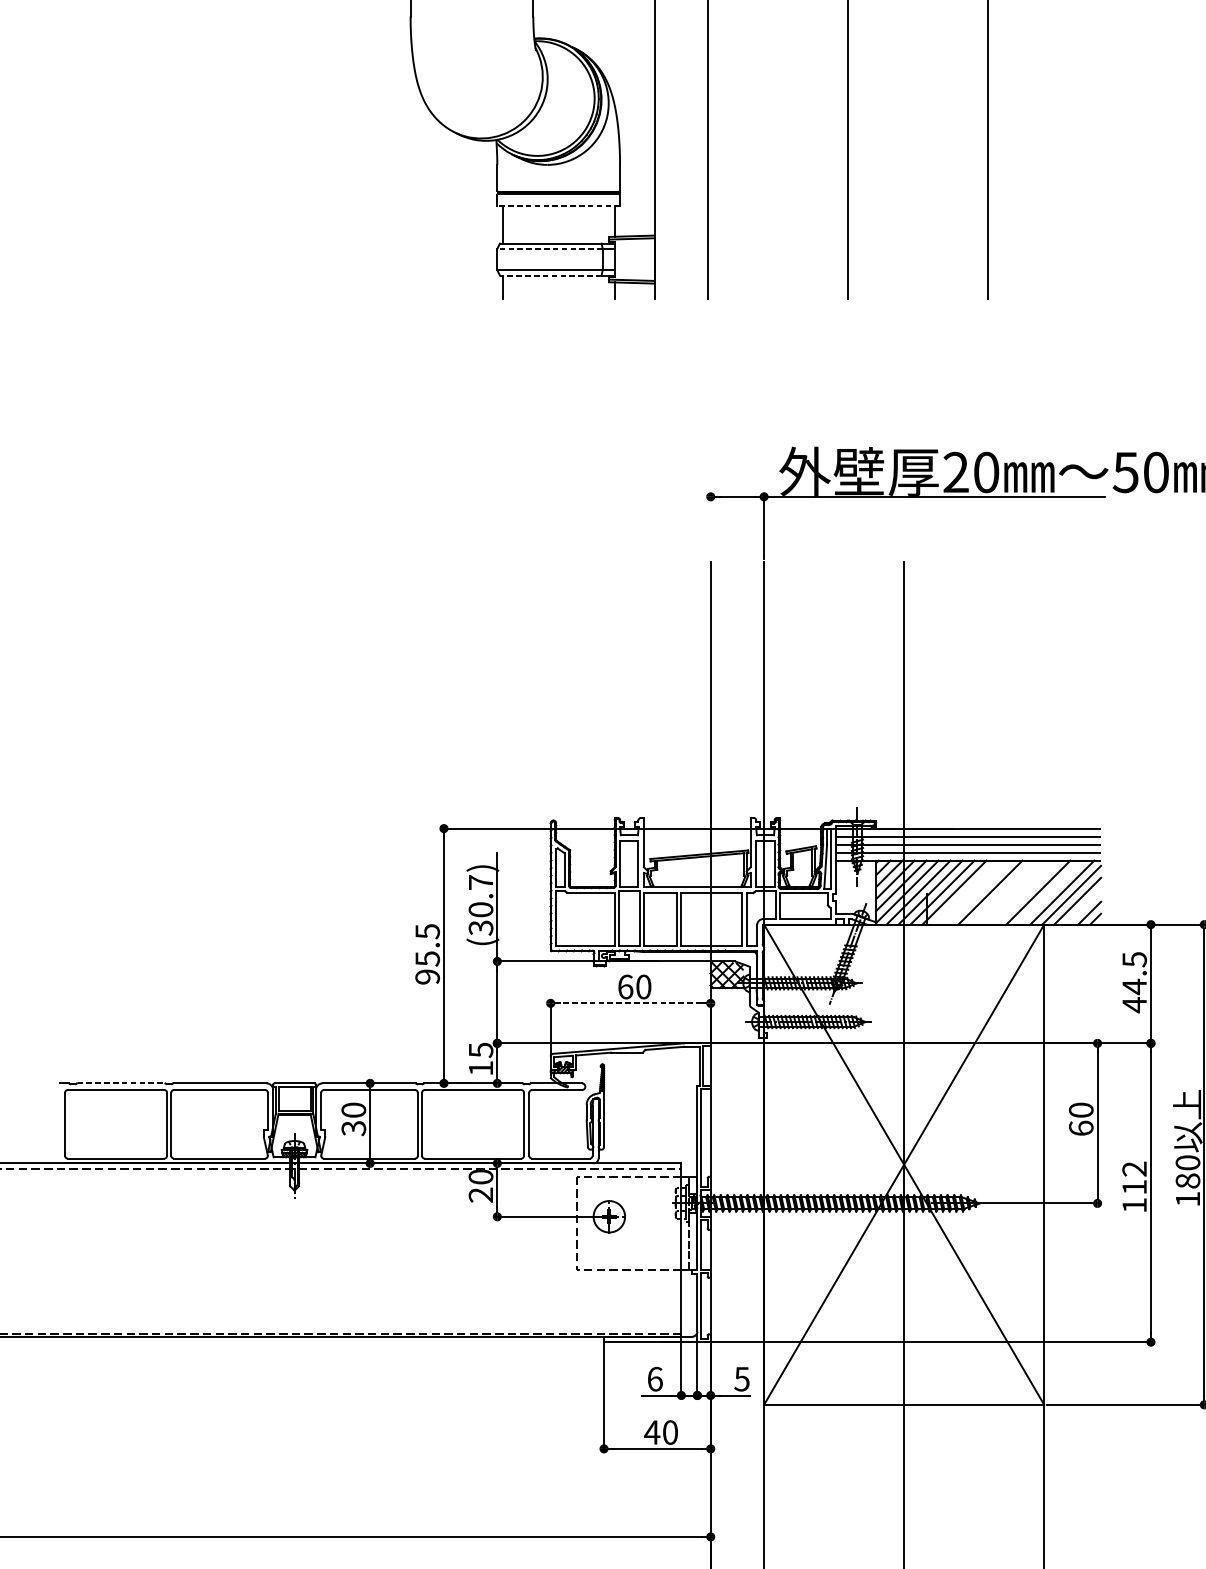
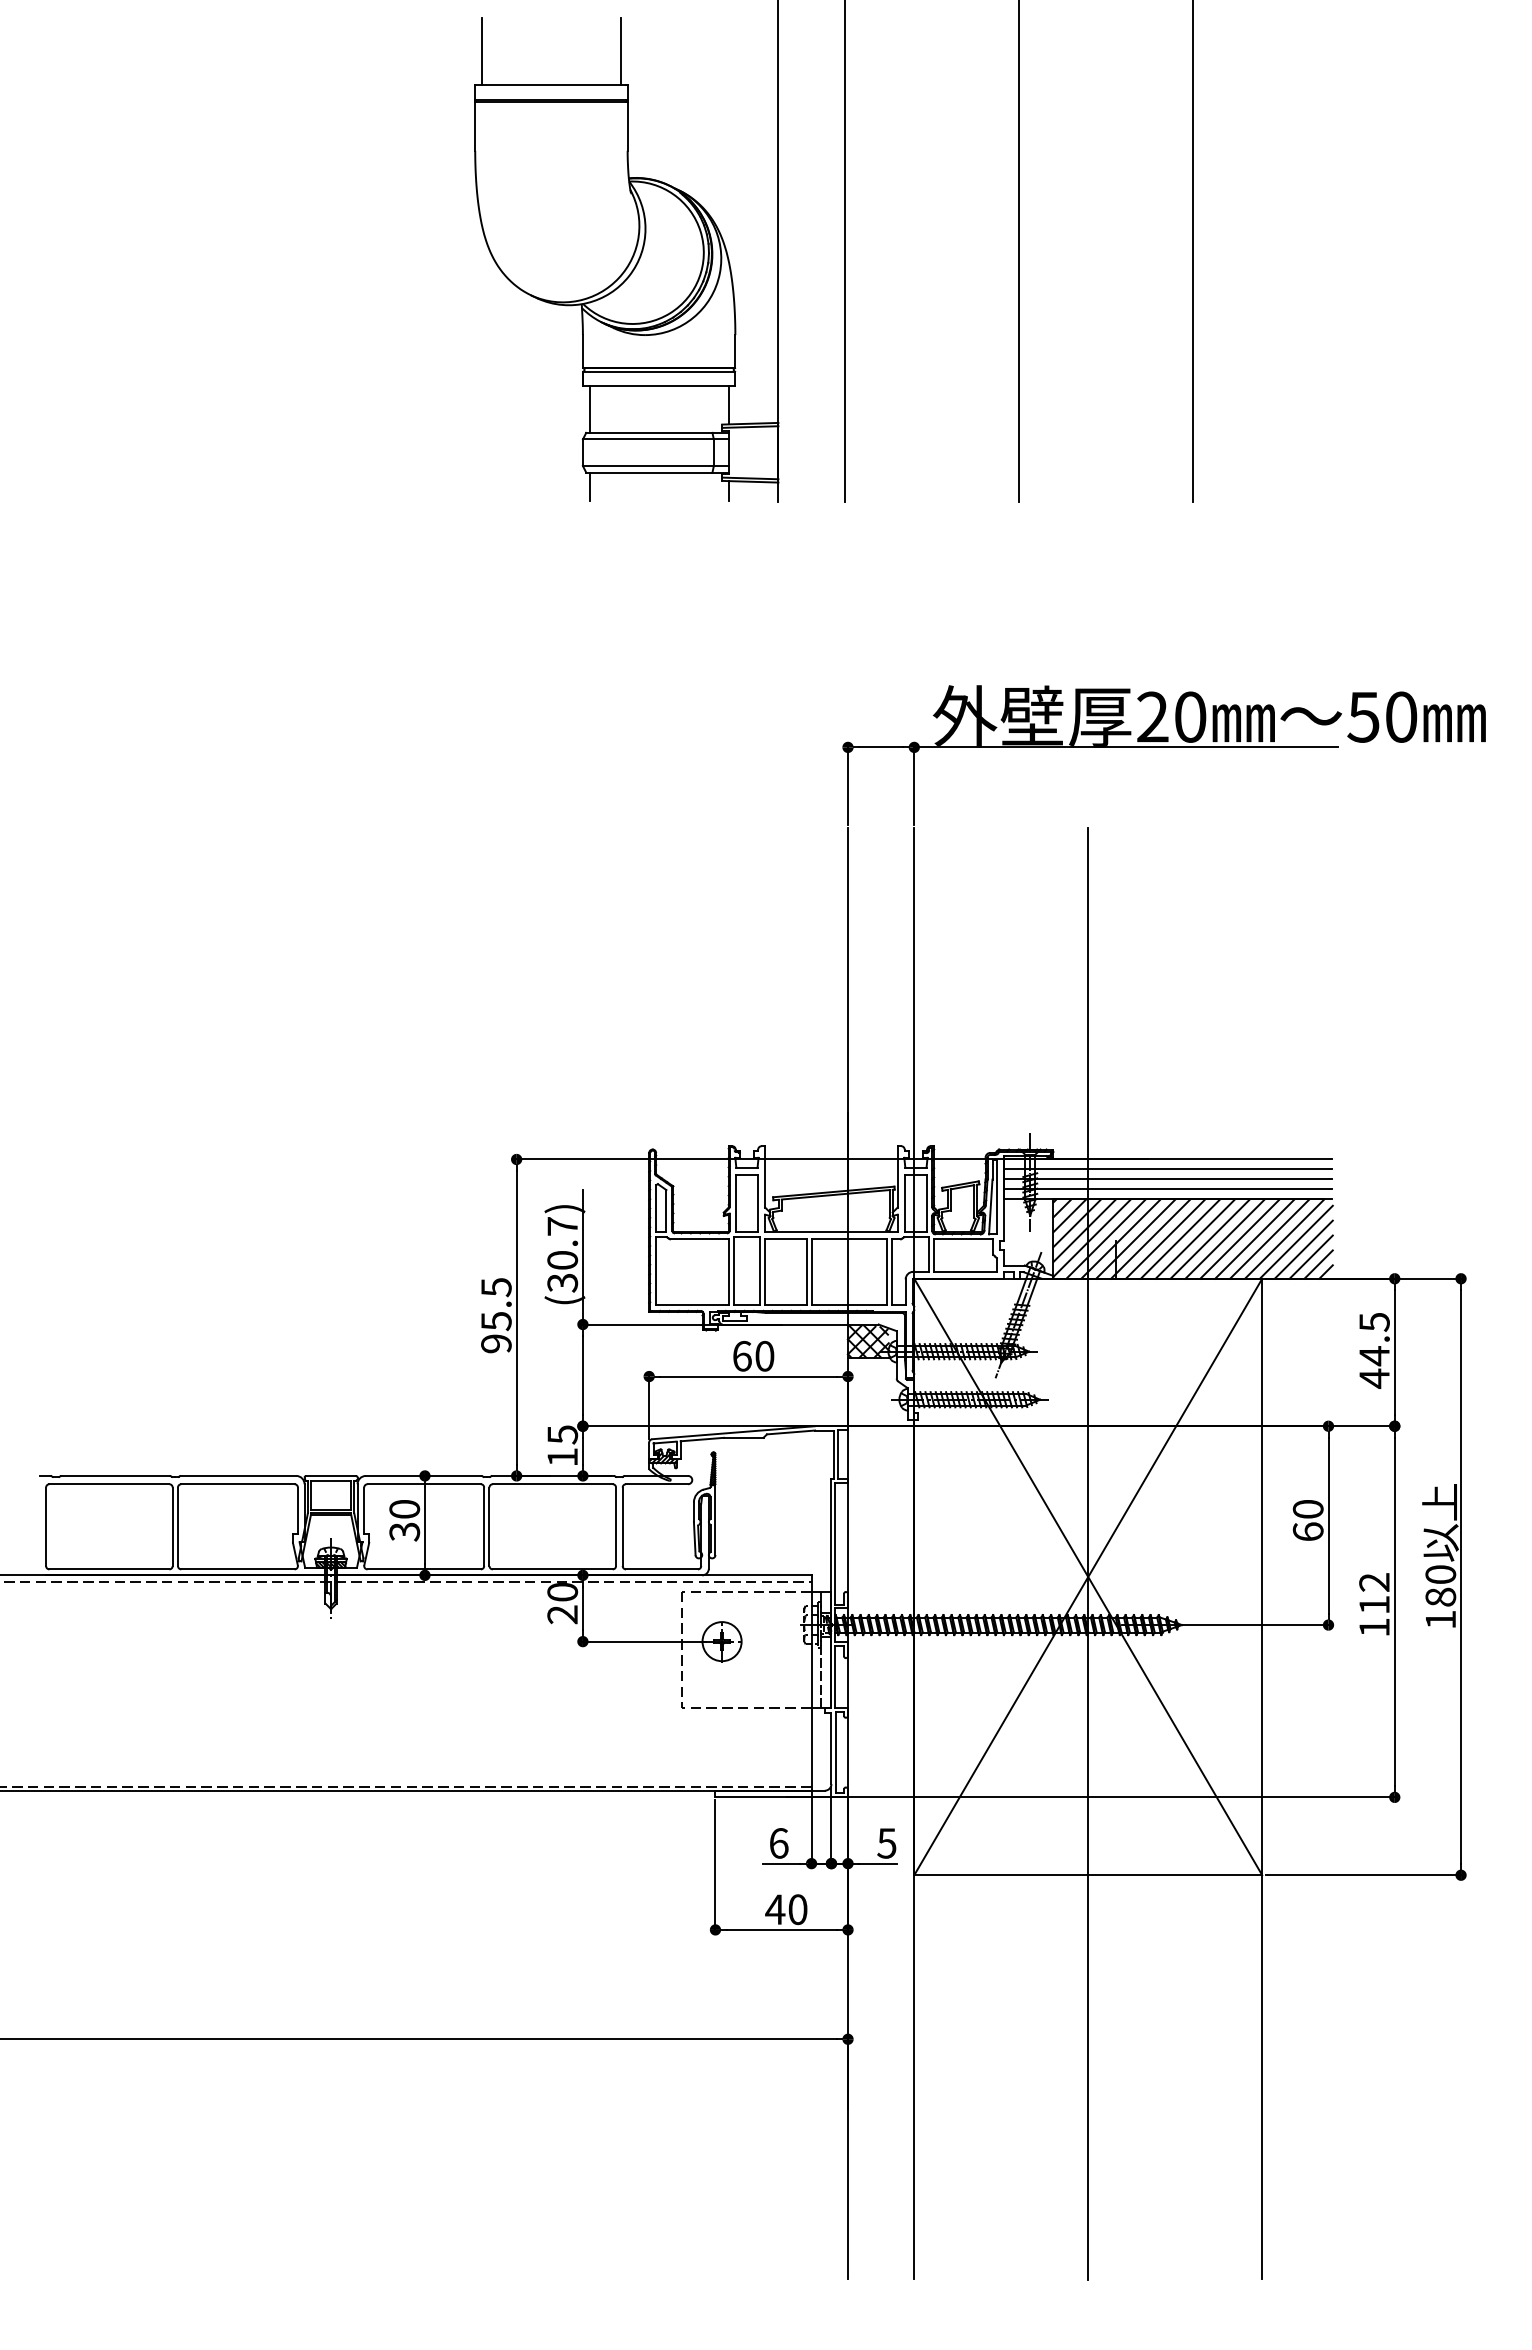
line: (558, 206) -> (658, 386), dashed -> solid
line: (549, 248) -> (647, 439), dashed -> solid
line: (550, 275) -> (648, 472), dashed -> solid
line: (711, 526) -> (848, 784), added
line: (966, 892) -> (1165, 1238), added
line: (978, 892) -> (1180, 1238), added
line: (1002, 892) -> (1210, 1238), added
line: (1013, 892) -> (1224, 1238), added
line: (1025, 892) -> (1239, 1238), added
line: (1050, 892) -> (1269, 1238), added
line: (1083, 906) -> (1310, 1256), added
line: (630, 1003) -> (748, 1376), dashed -> solid
line: (121, 1083) -> (116, 1475), dashed -> solid

